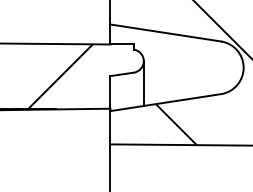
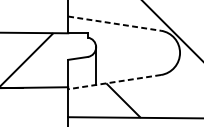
line: (165, 33) -> (114, 24), solid -> dashed
line: (165, 102) -> (114, 82), solid -> dashed

